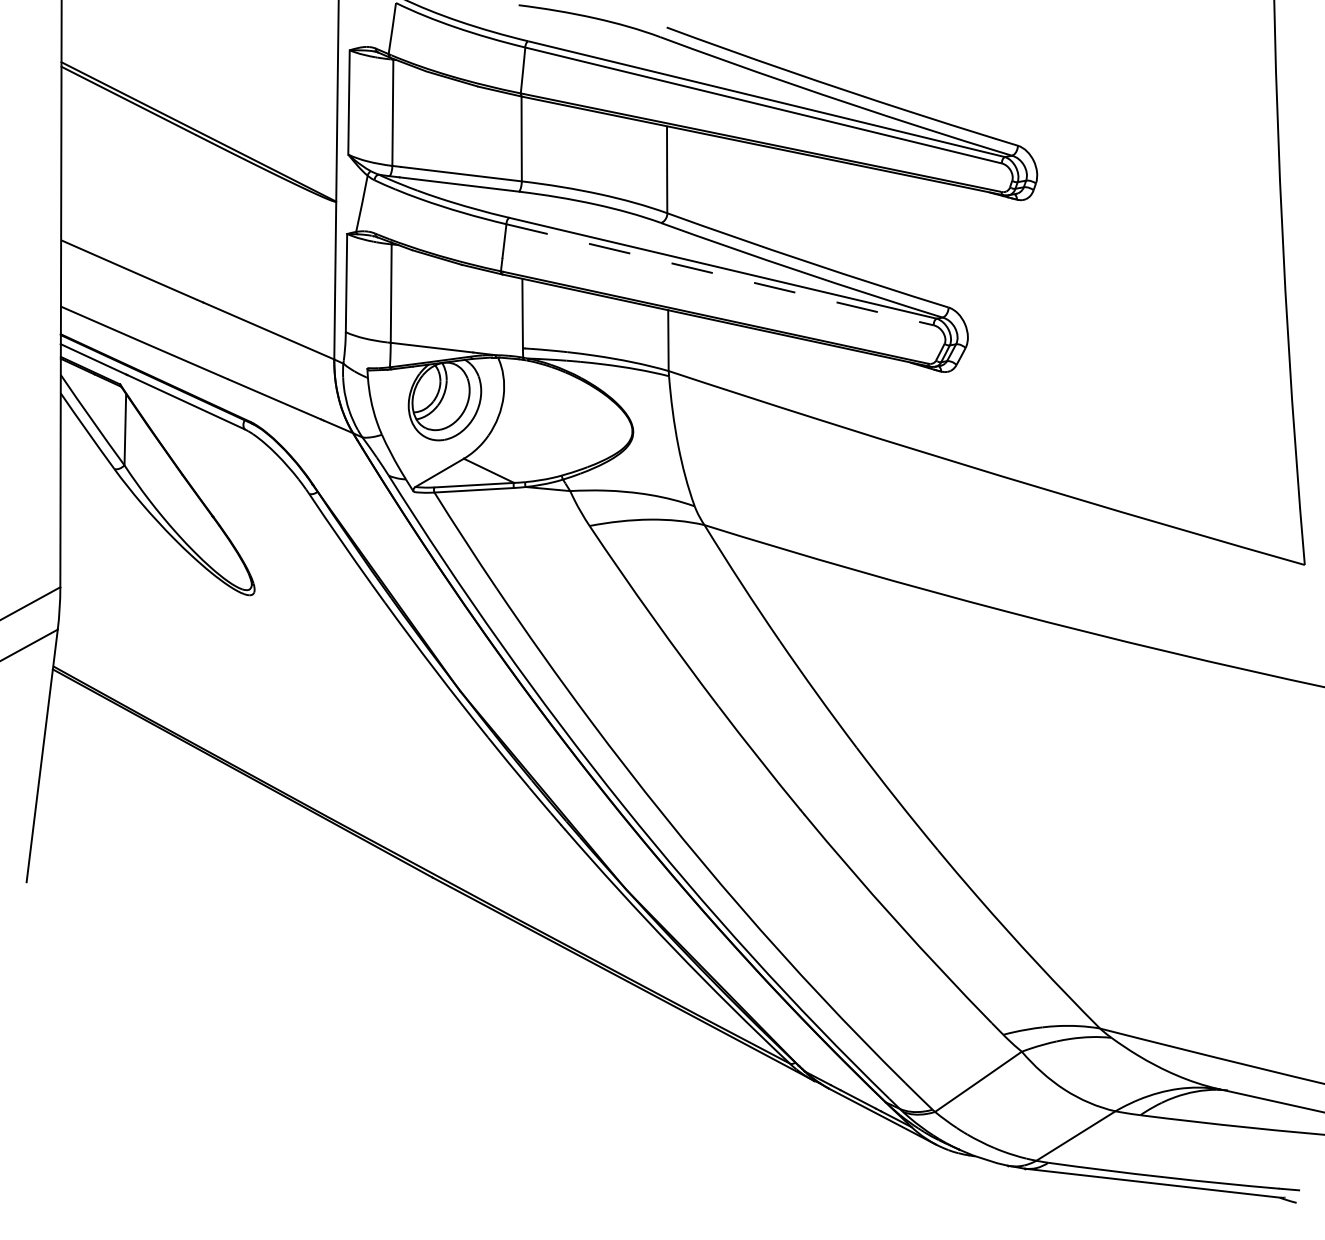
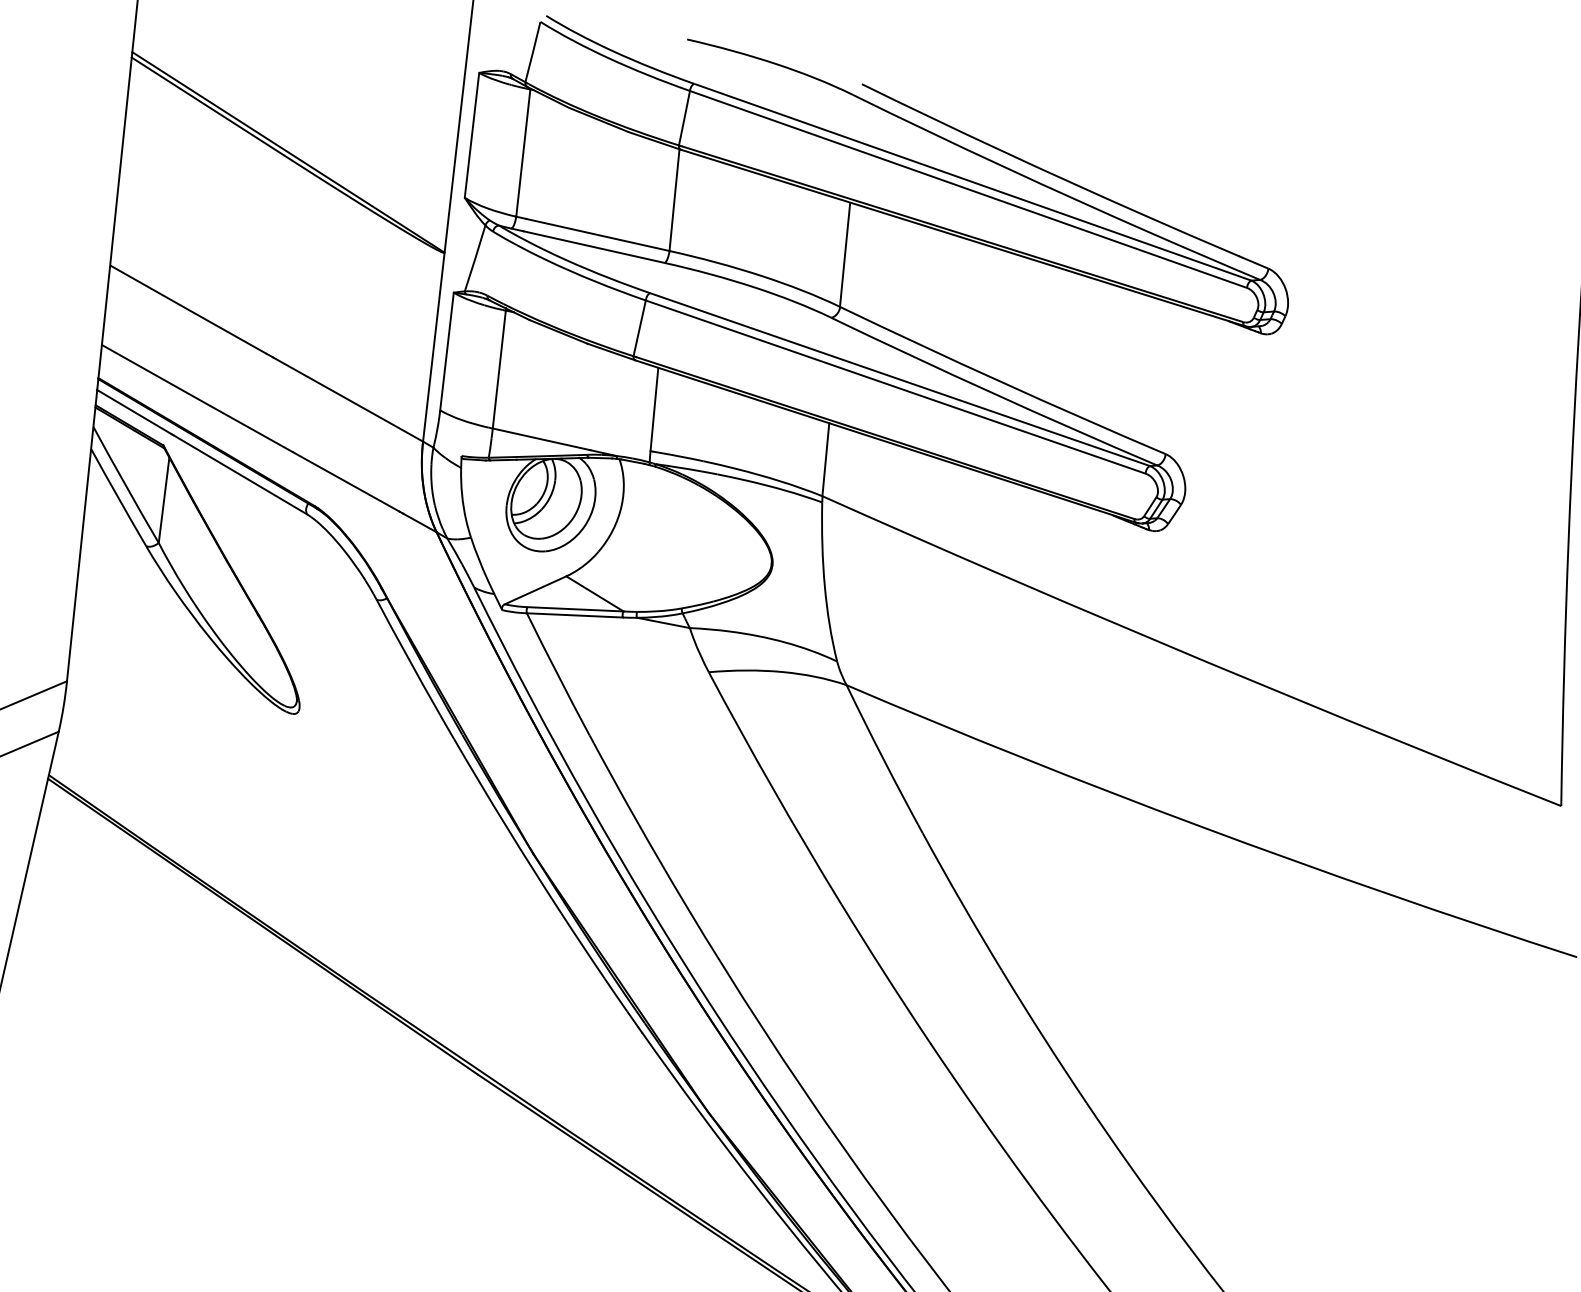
line: (720, 274) -> (896, 386), dashed -> solid

